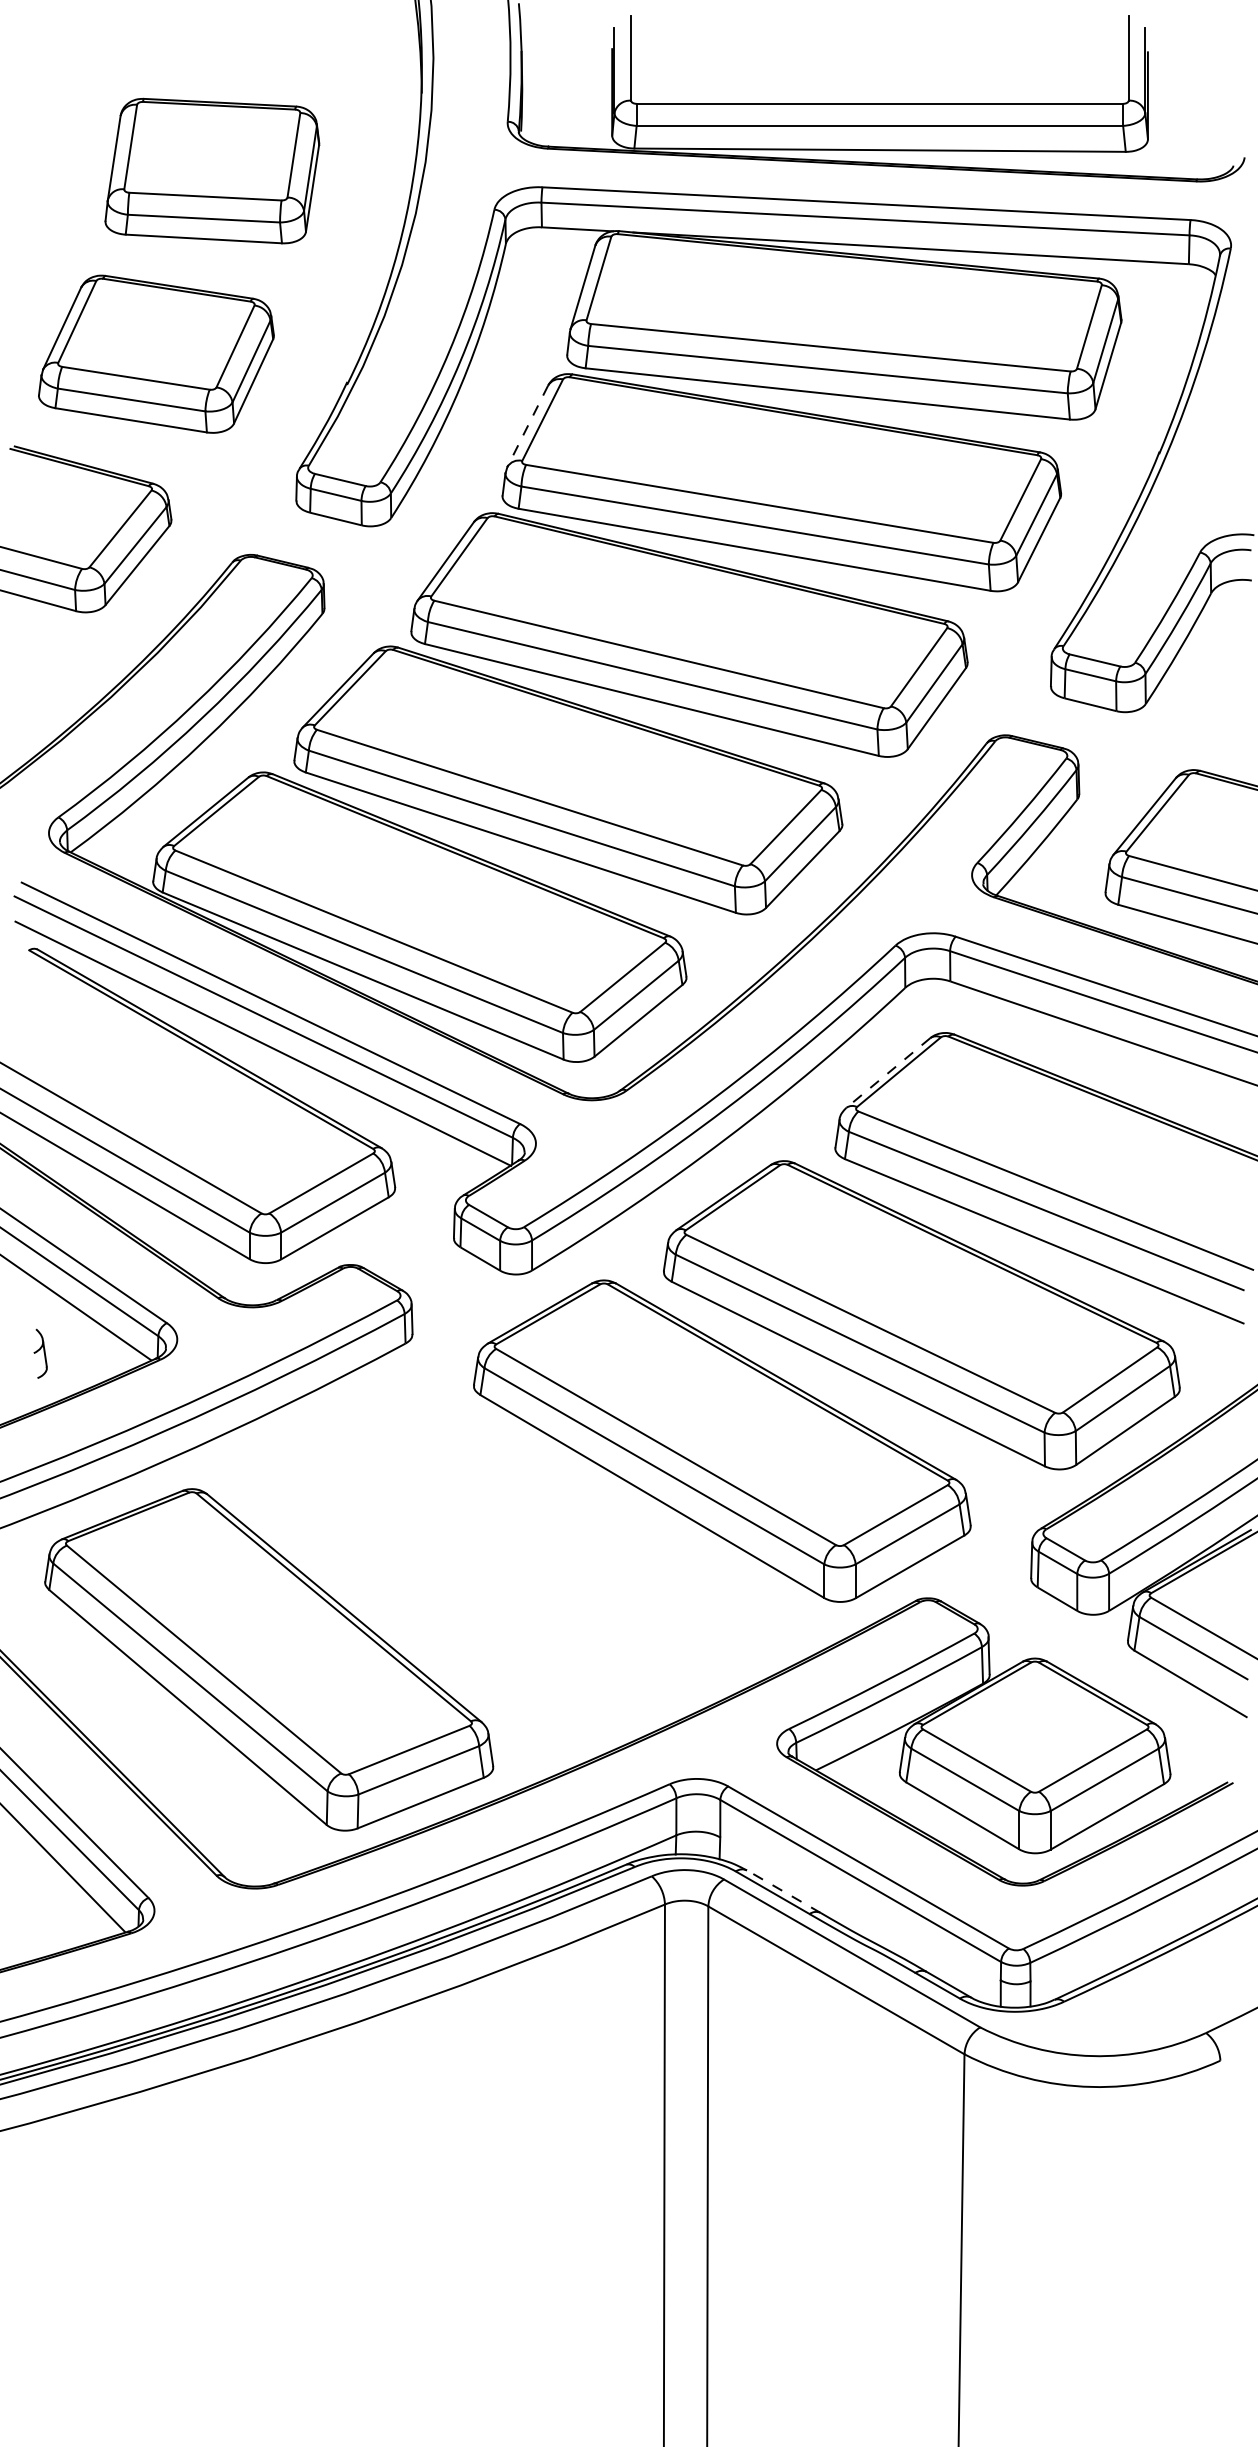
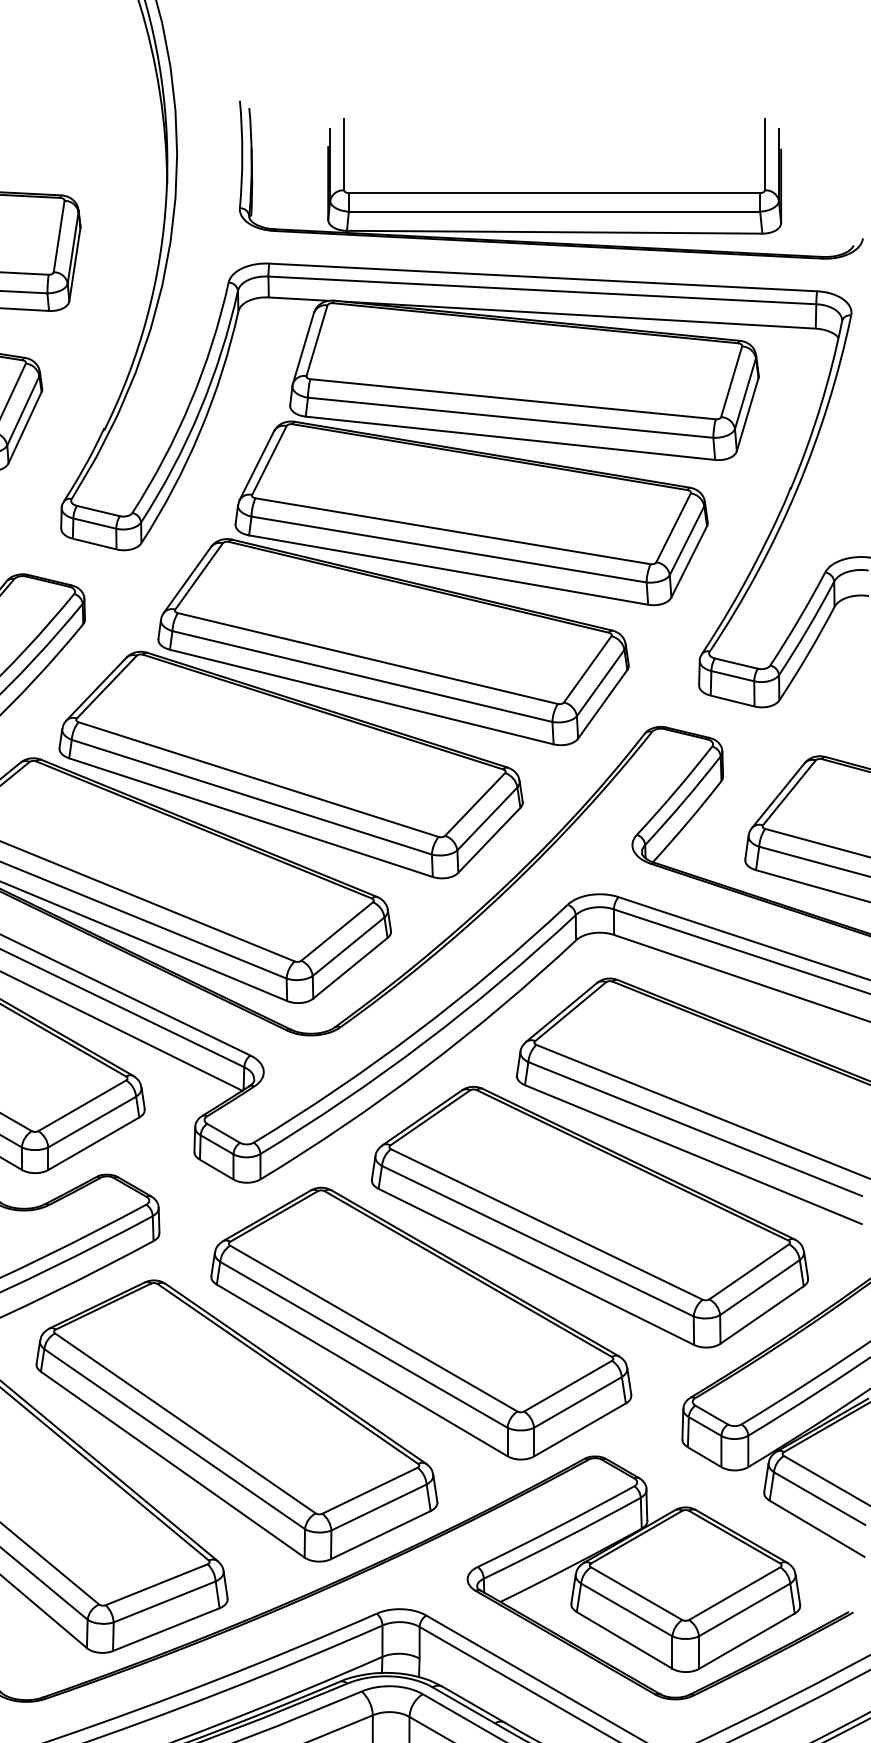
line: (527, 426) -> (256, 465), dashed -> solid
line: (887, 1073) -> (560, 1012), dashed -> solid
part: (504, 1556) -> (237, 1421), added
line: (783, 1891) -> (473, 1704), dashed -> solid

